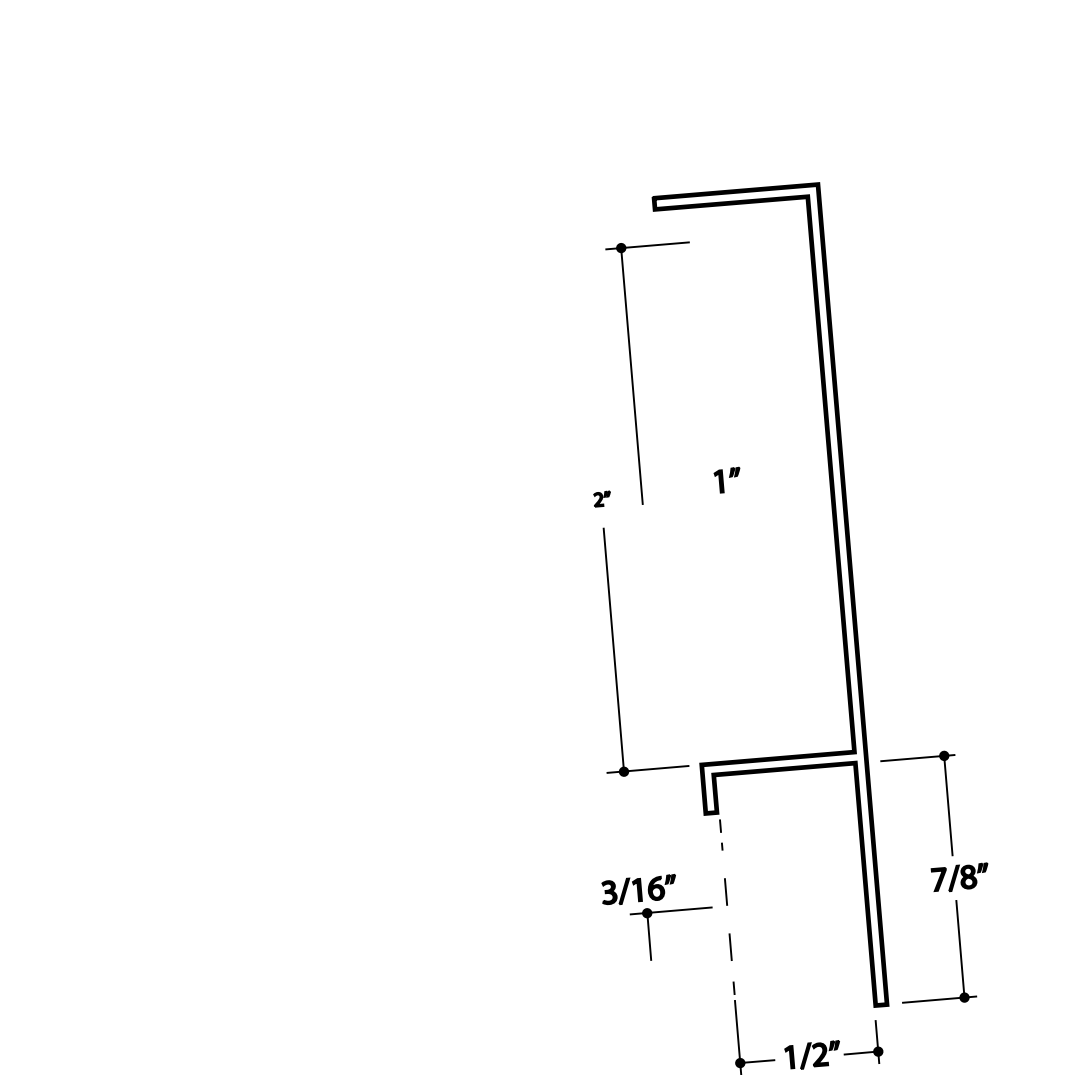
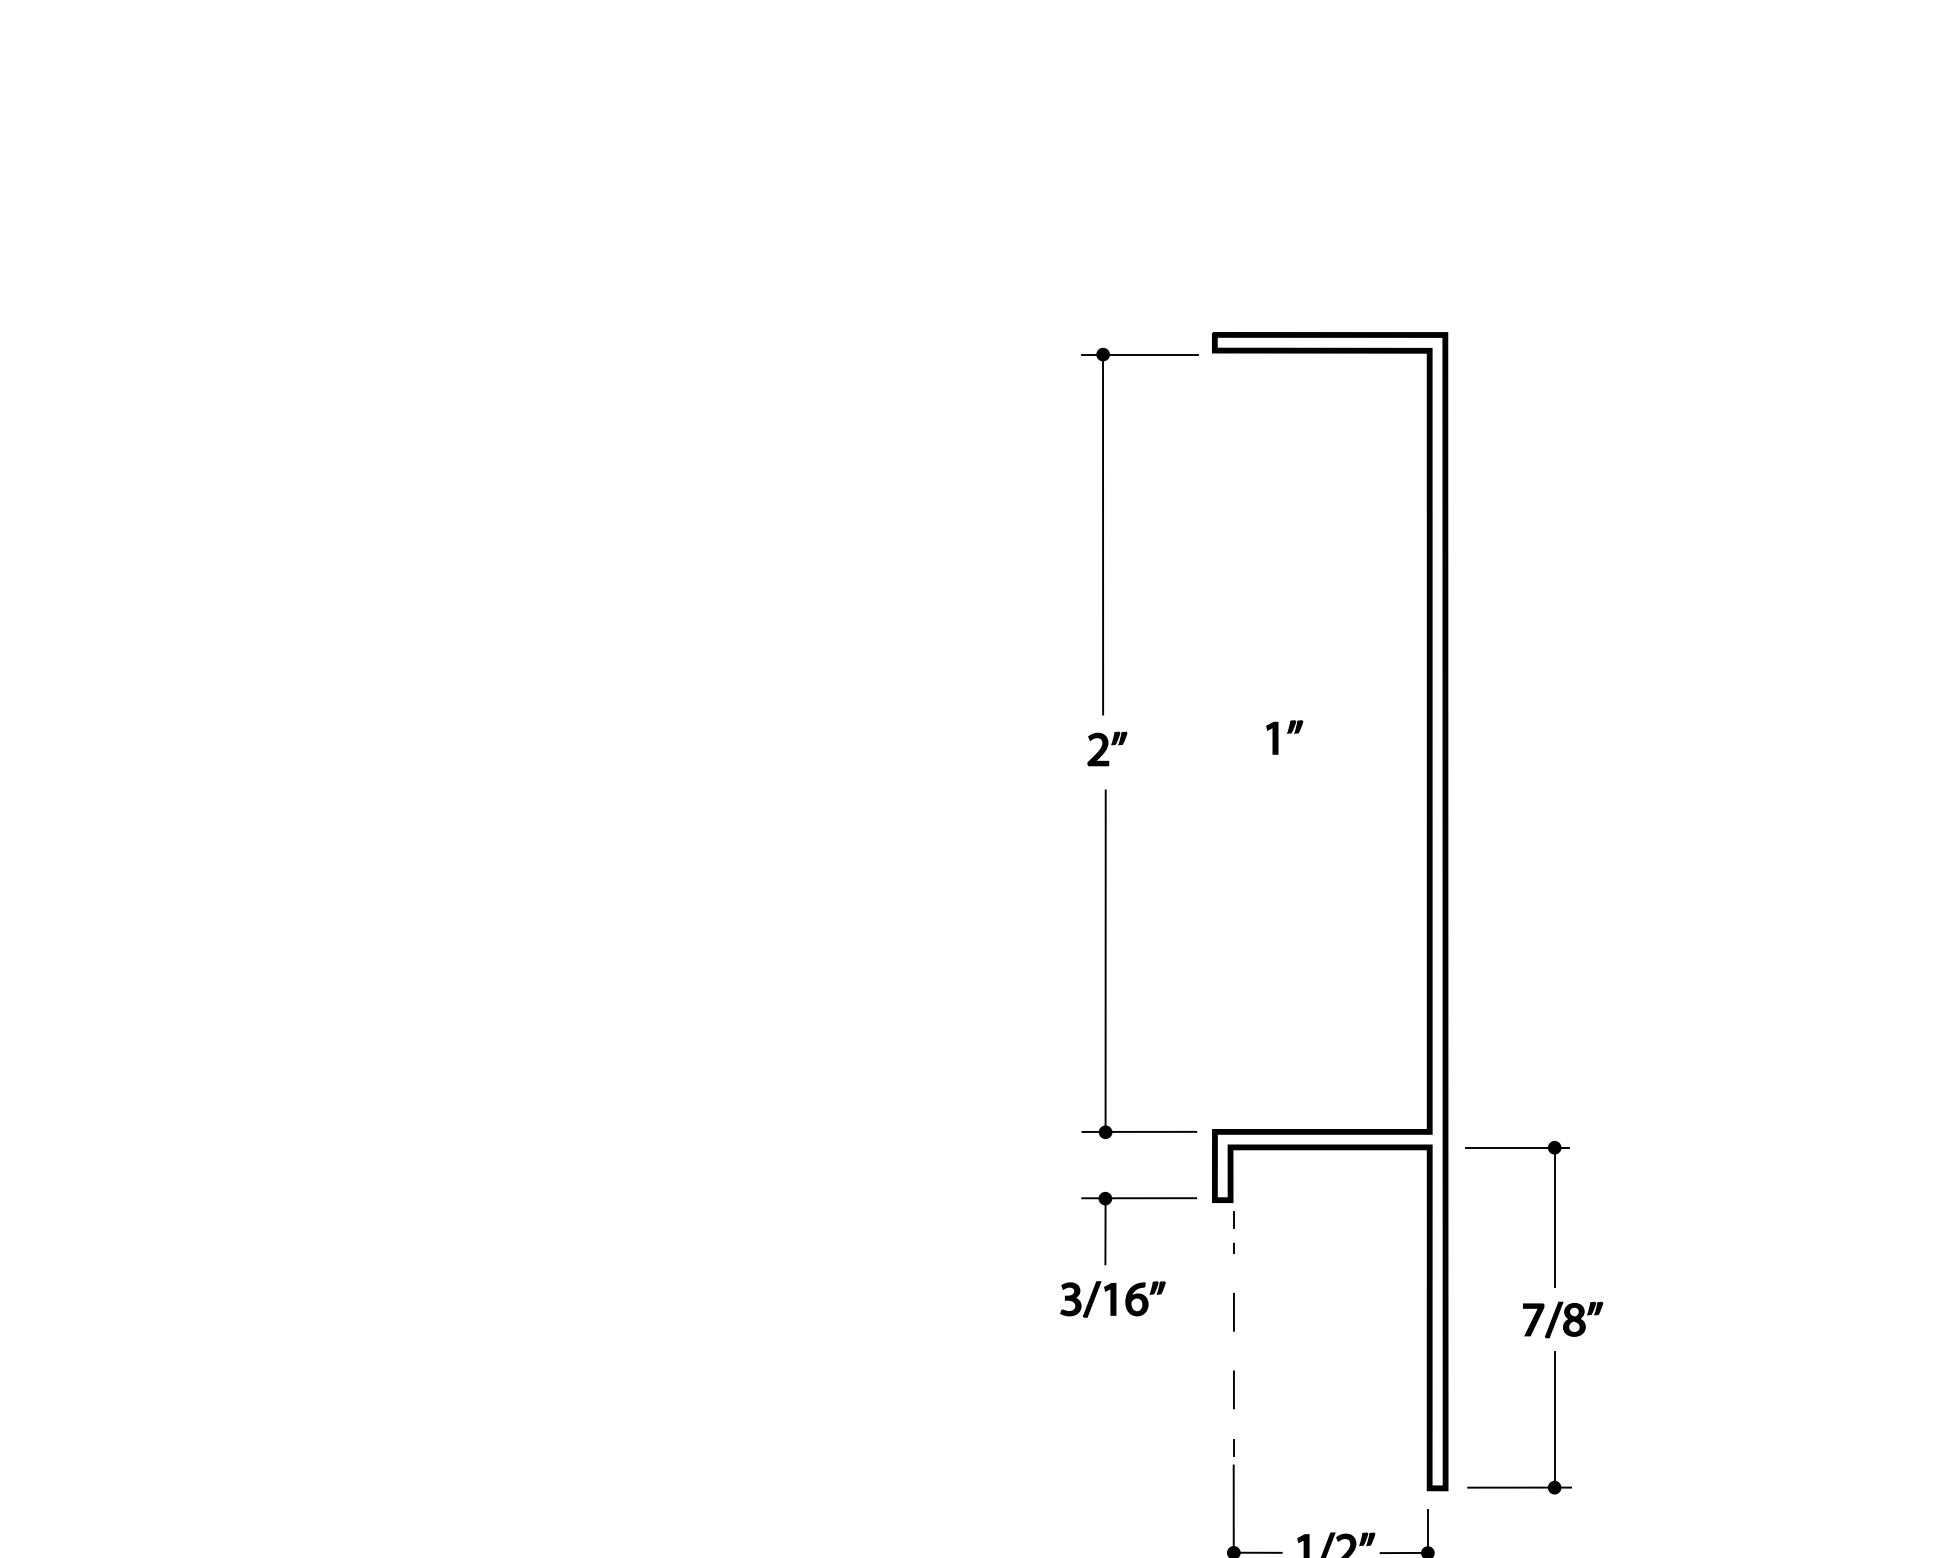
part: (632, 373) -> (1103, 531), moved
part: (602, 498) -> (1107, 748), size x1.67
part: (670, 911) -> (1138, 1199), moved

